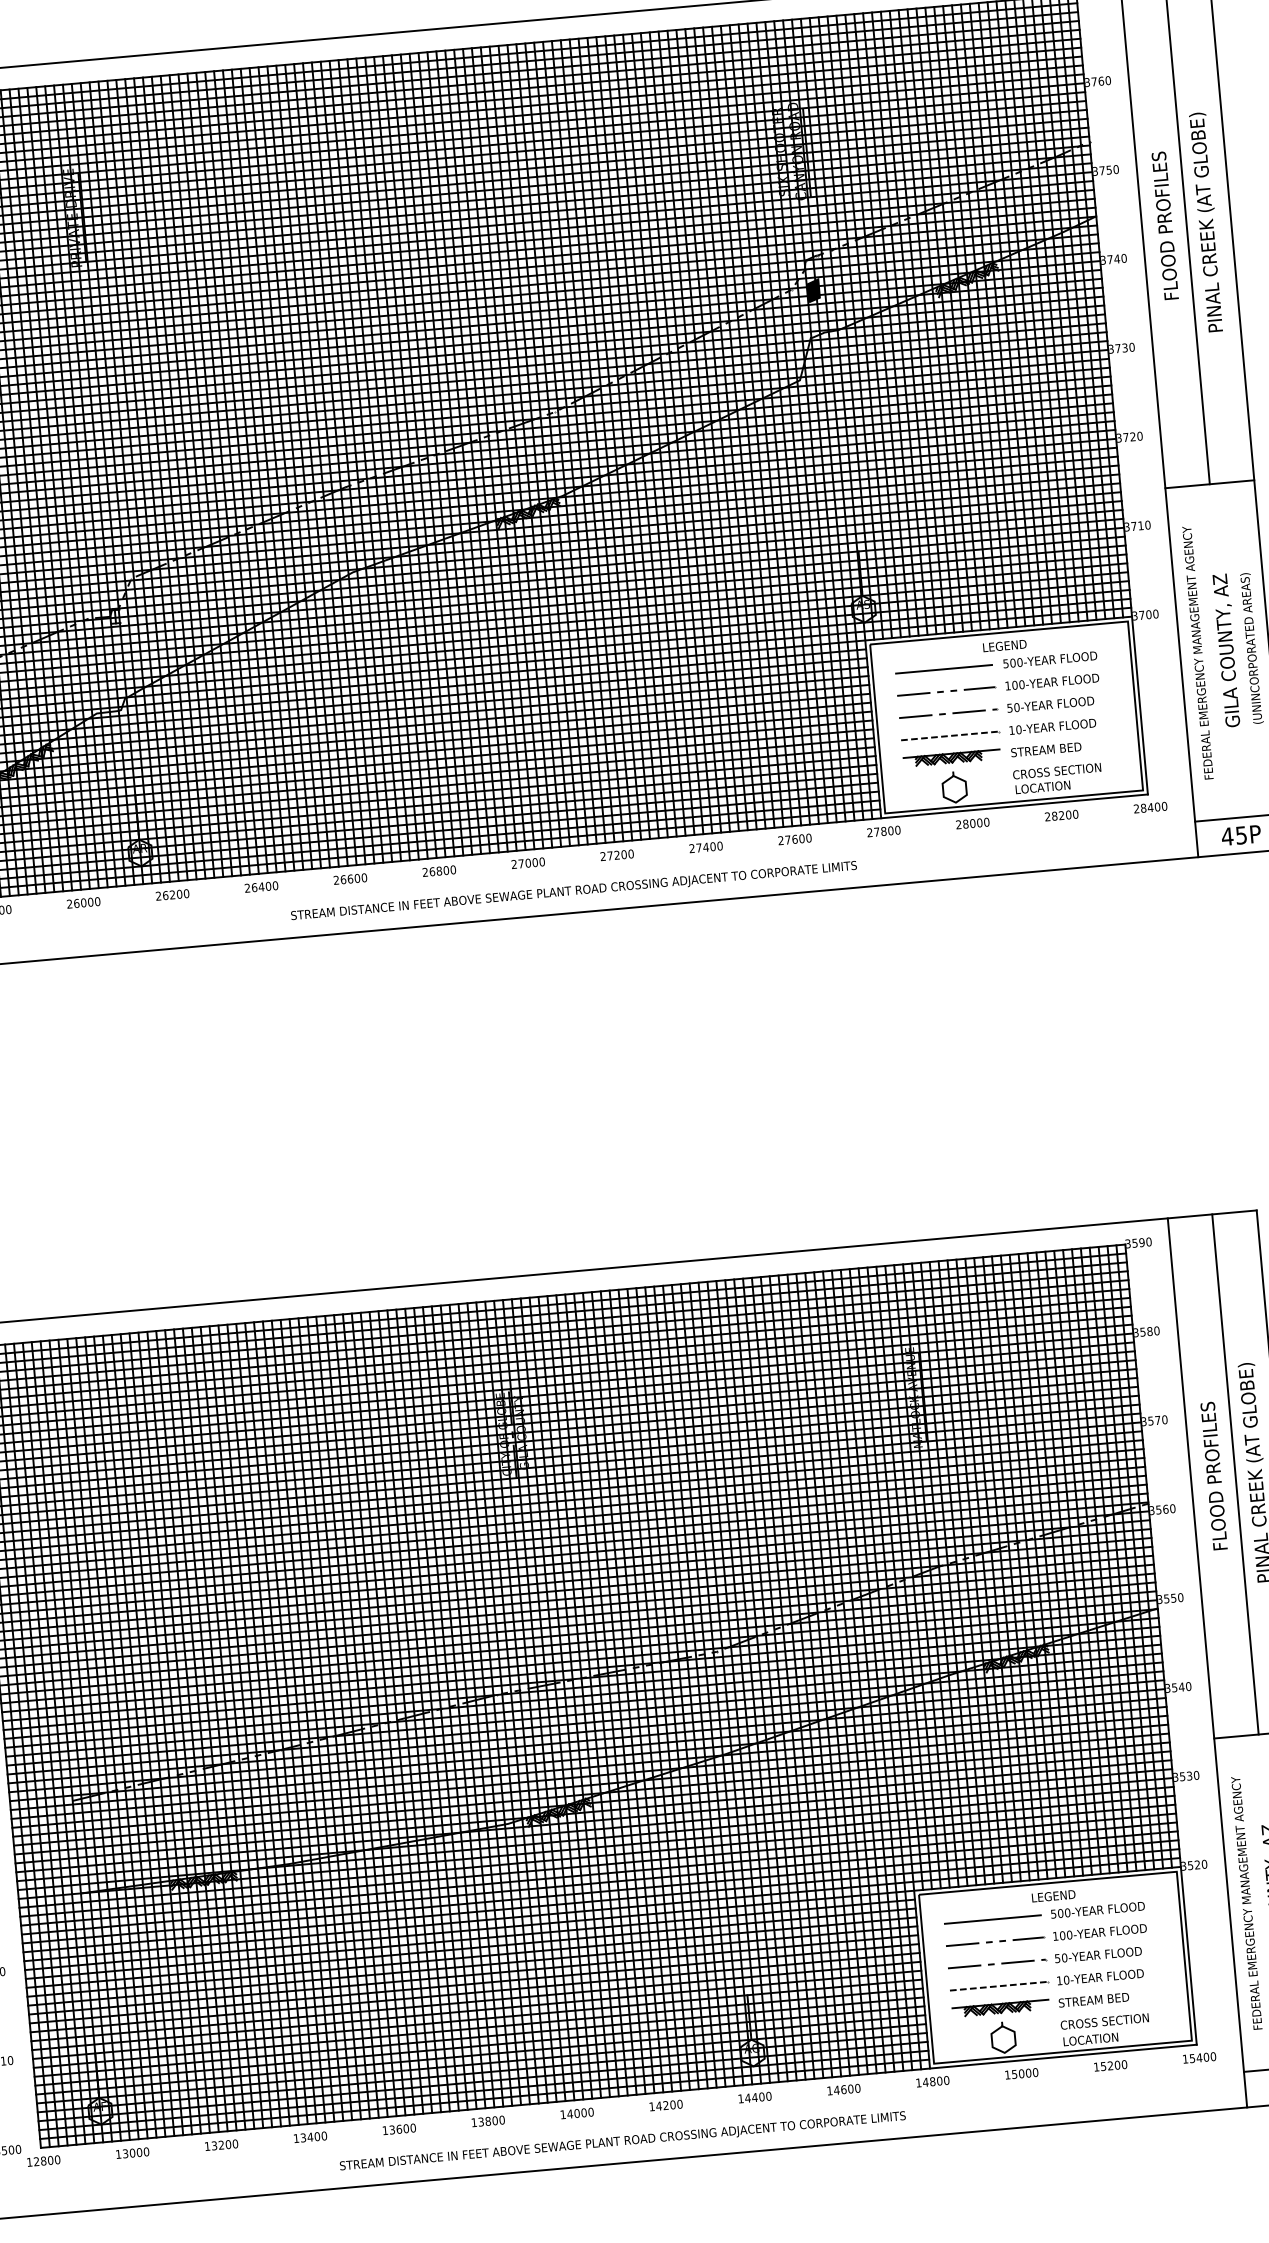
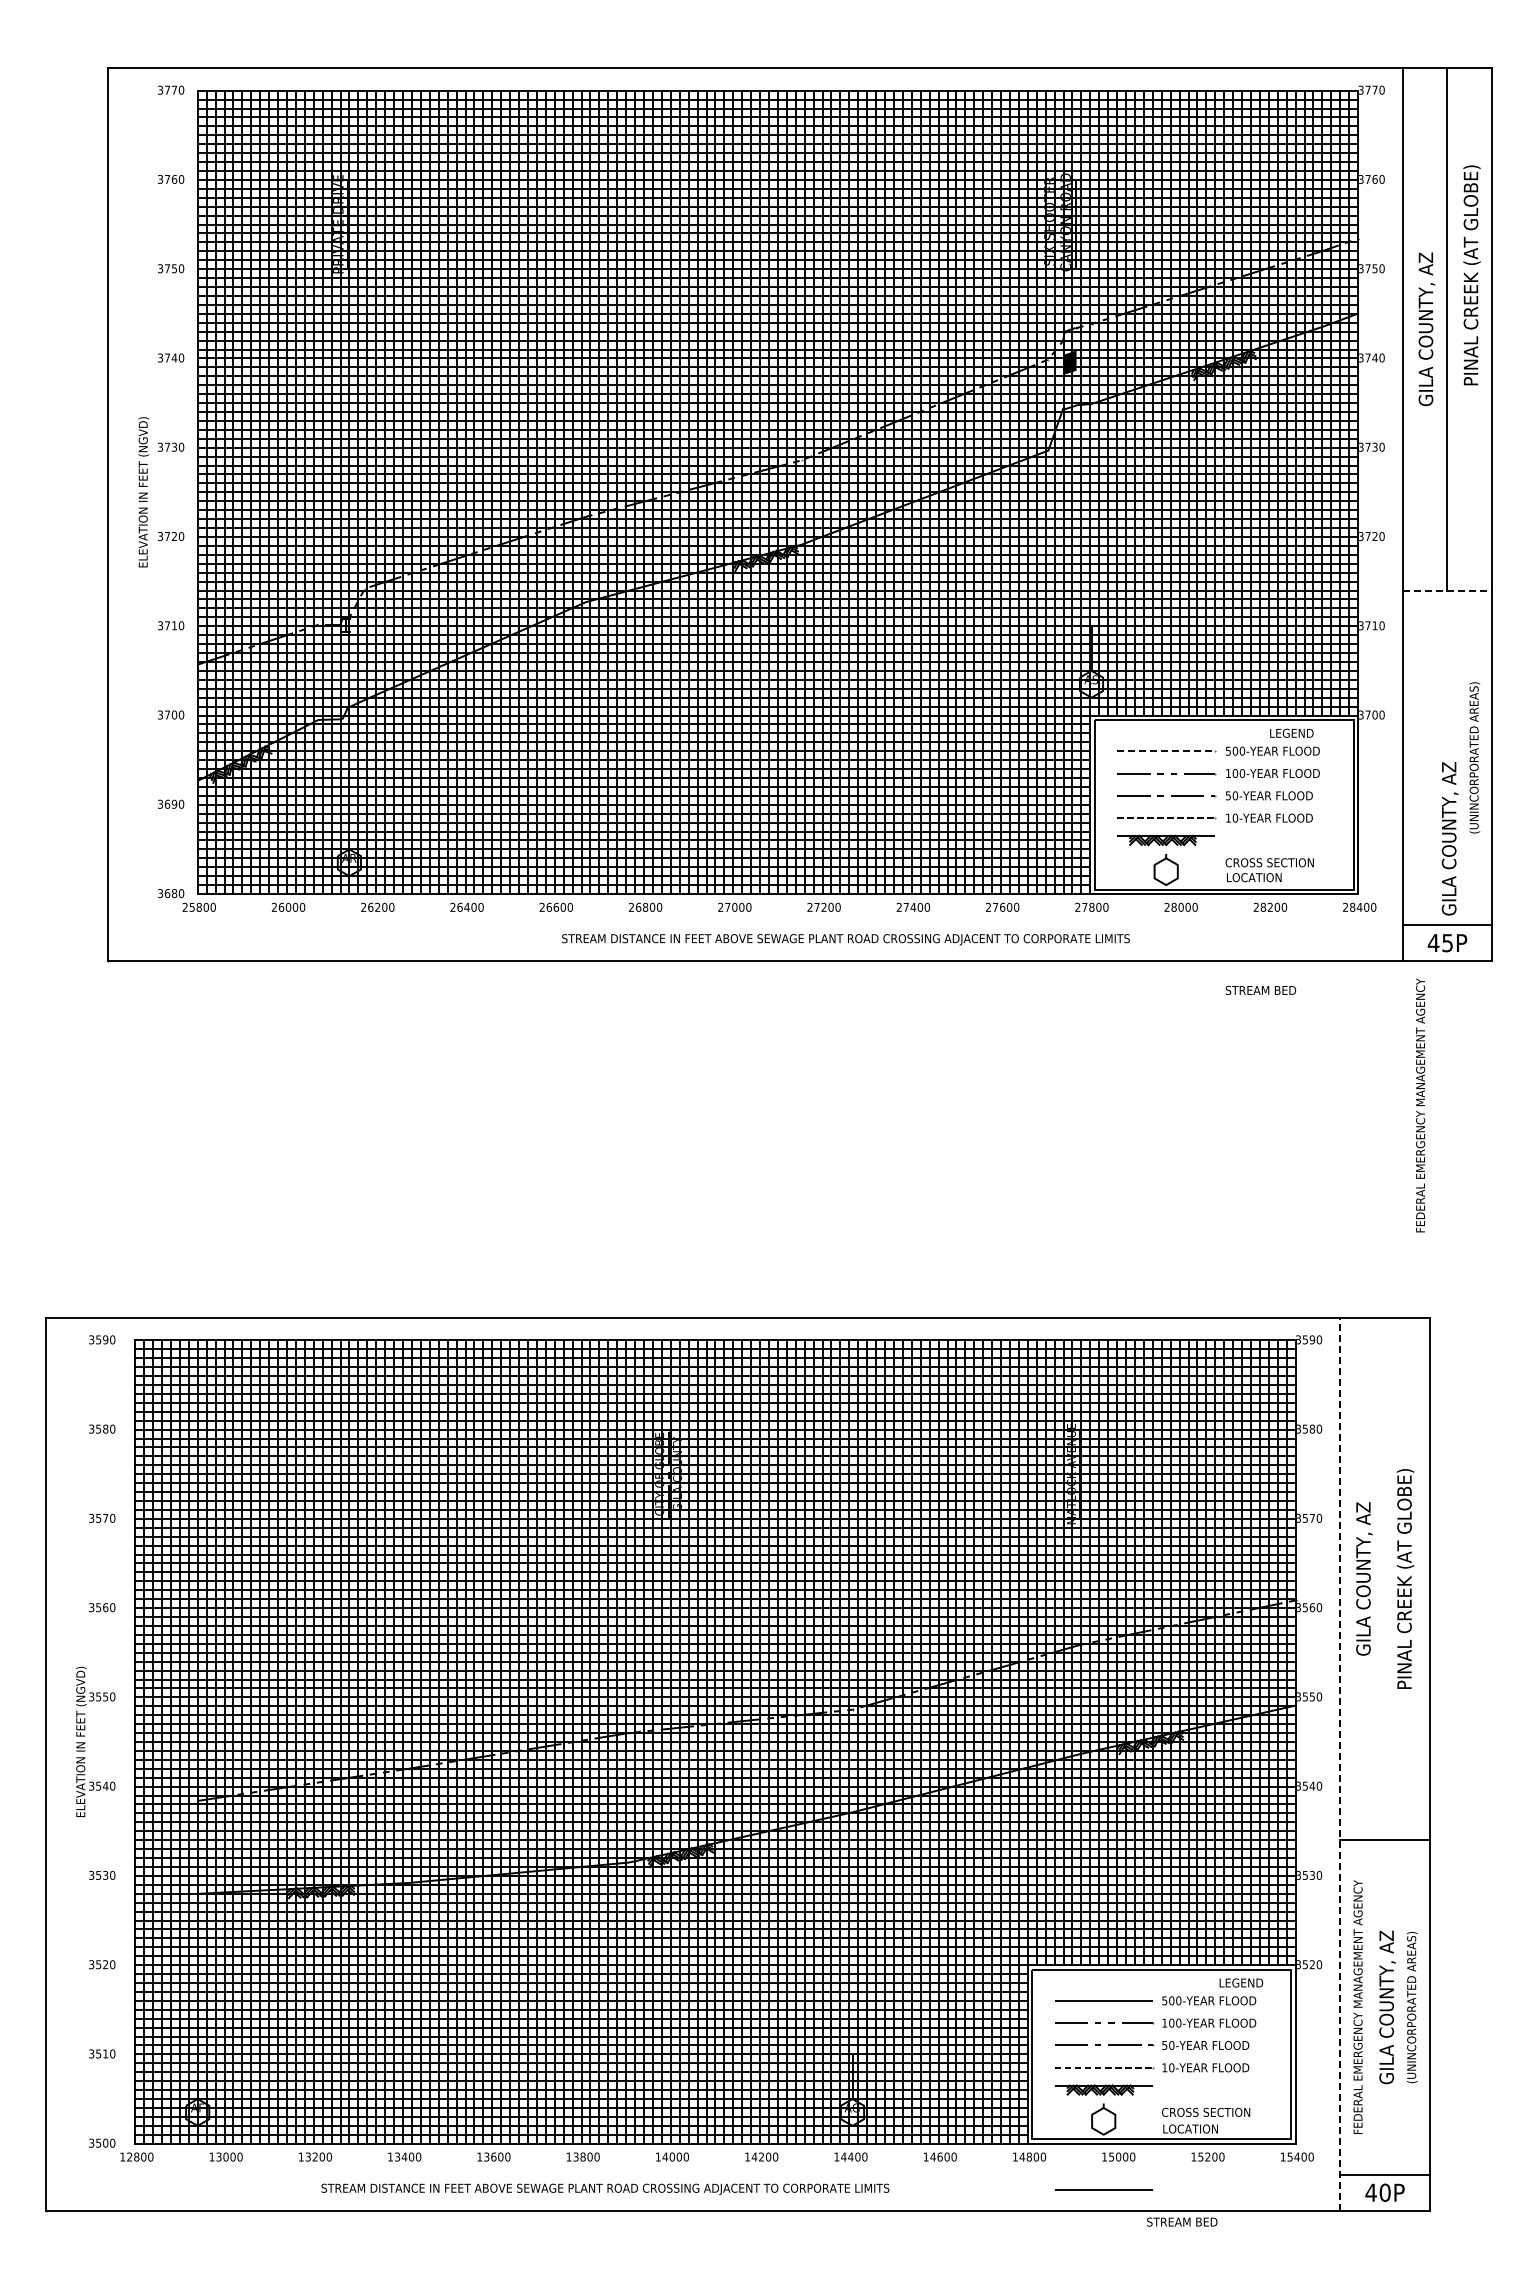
text: (1206, 222) -> (1471, 275), moved
text: (1165, 226) -> (1426, 329), FLOOD PROFILES -> GILA COUNTY, AZ
line: (1209, 484) -> (1447, 590), solid -> dashed
text: (1004, 645) -> (1291, 732), moved
text: (1226, 650) -> (1449, 838), moved
text: (1197, 652) -> (1420, 1105), moved
line: (944, 669) -> (1166, 751), solid -> dashed
text: (1045, 748) -> (1260, 989), moved
text: (573, 891) -> (845, 939), moved
line: (1235, 1474) -> (1384, 1579), removed
text: (1215, 1475) -> (1364, 1578), FLOOD PROFILES -> GILA COUNTY, AZ
line: (1207, 1662) -> (1340, 1763), solid -> dashed
text: (1053, 1895) -> (1241, 1982), moved
text: (1094, 1999) -> (1182, 2221), moved
line: (1009, 2107) -> (1103, 2189), added
text: (622, 2141) -> (605, 2189), moved

